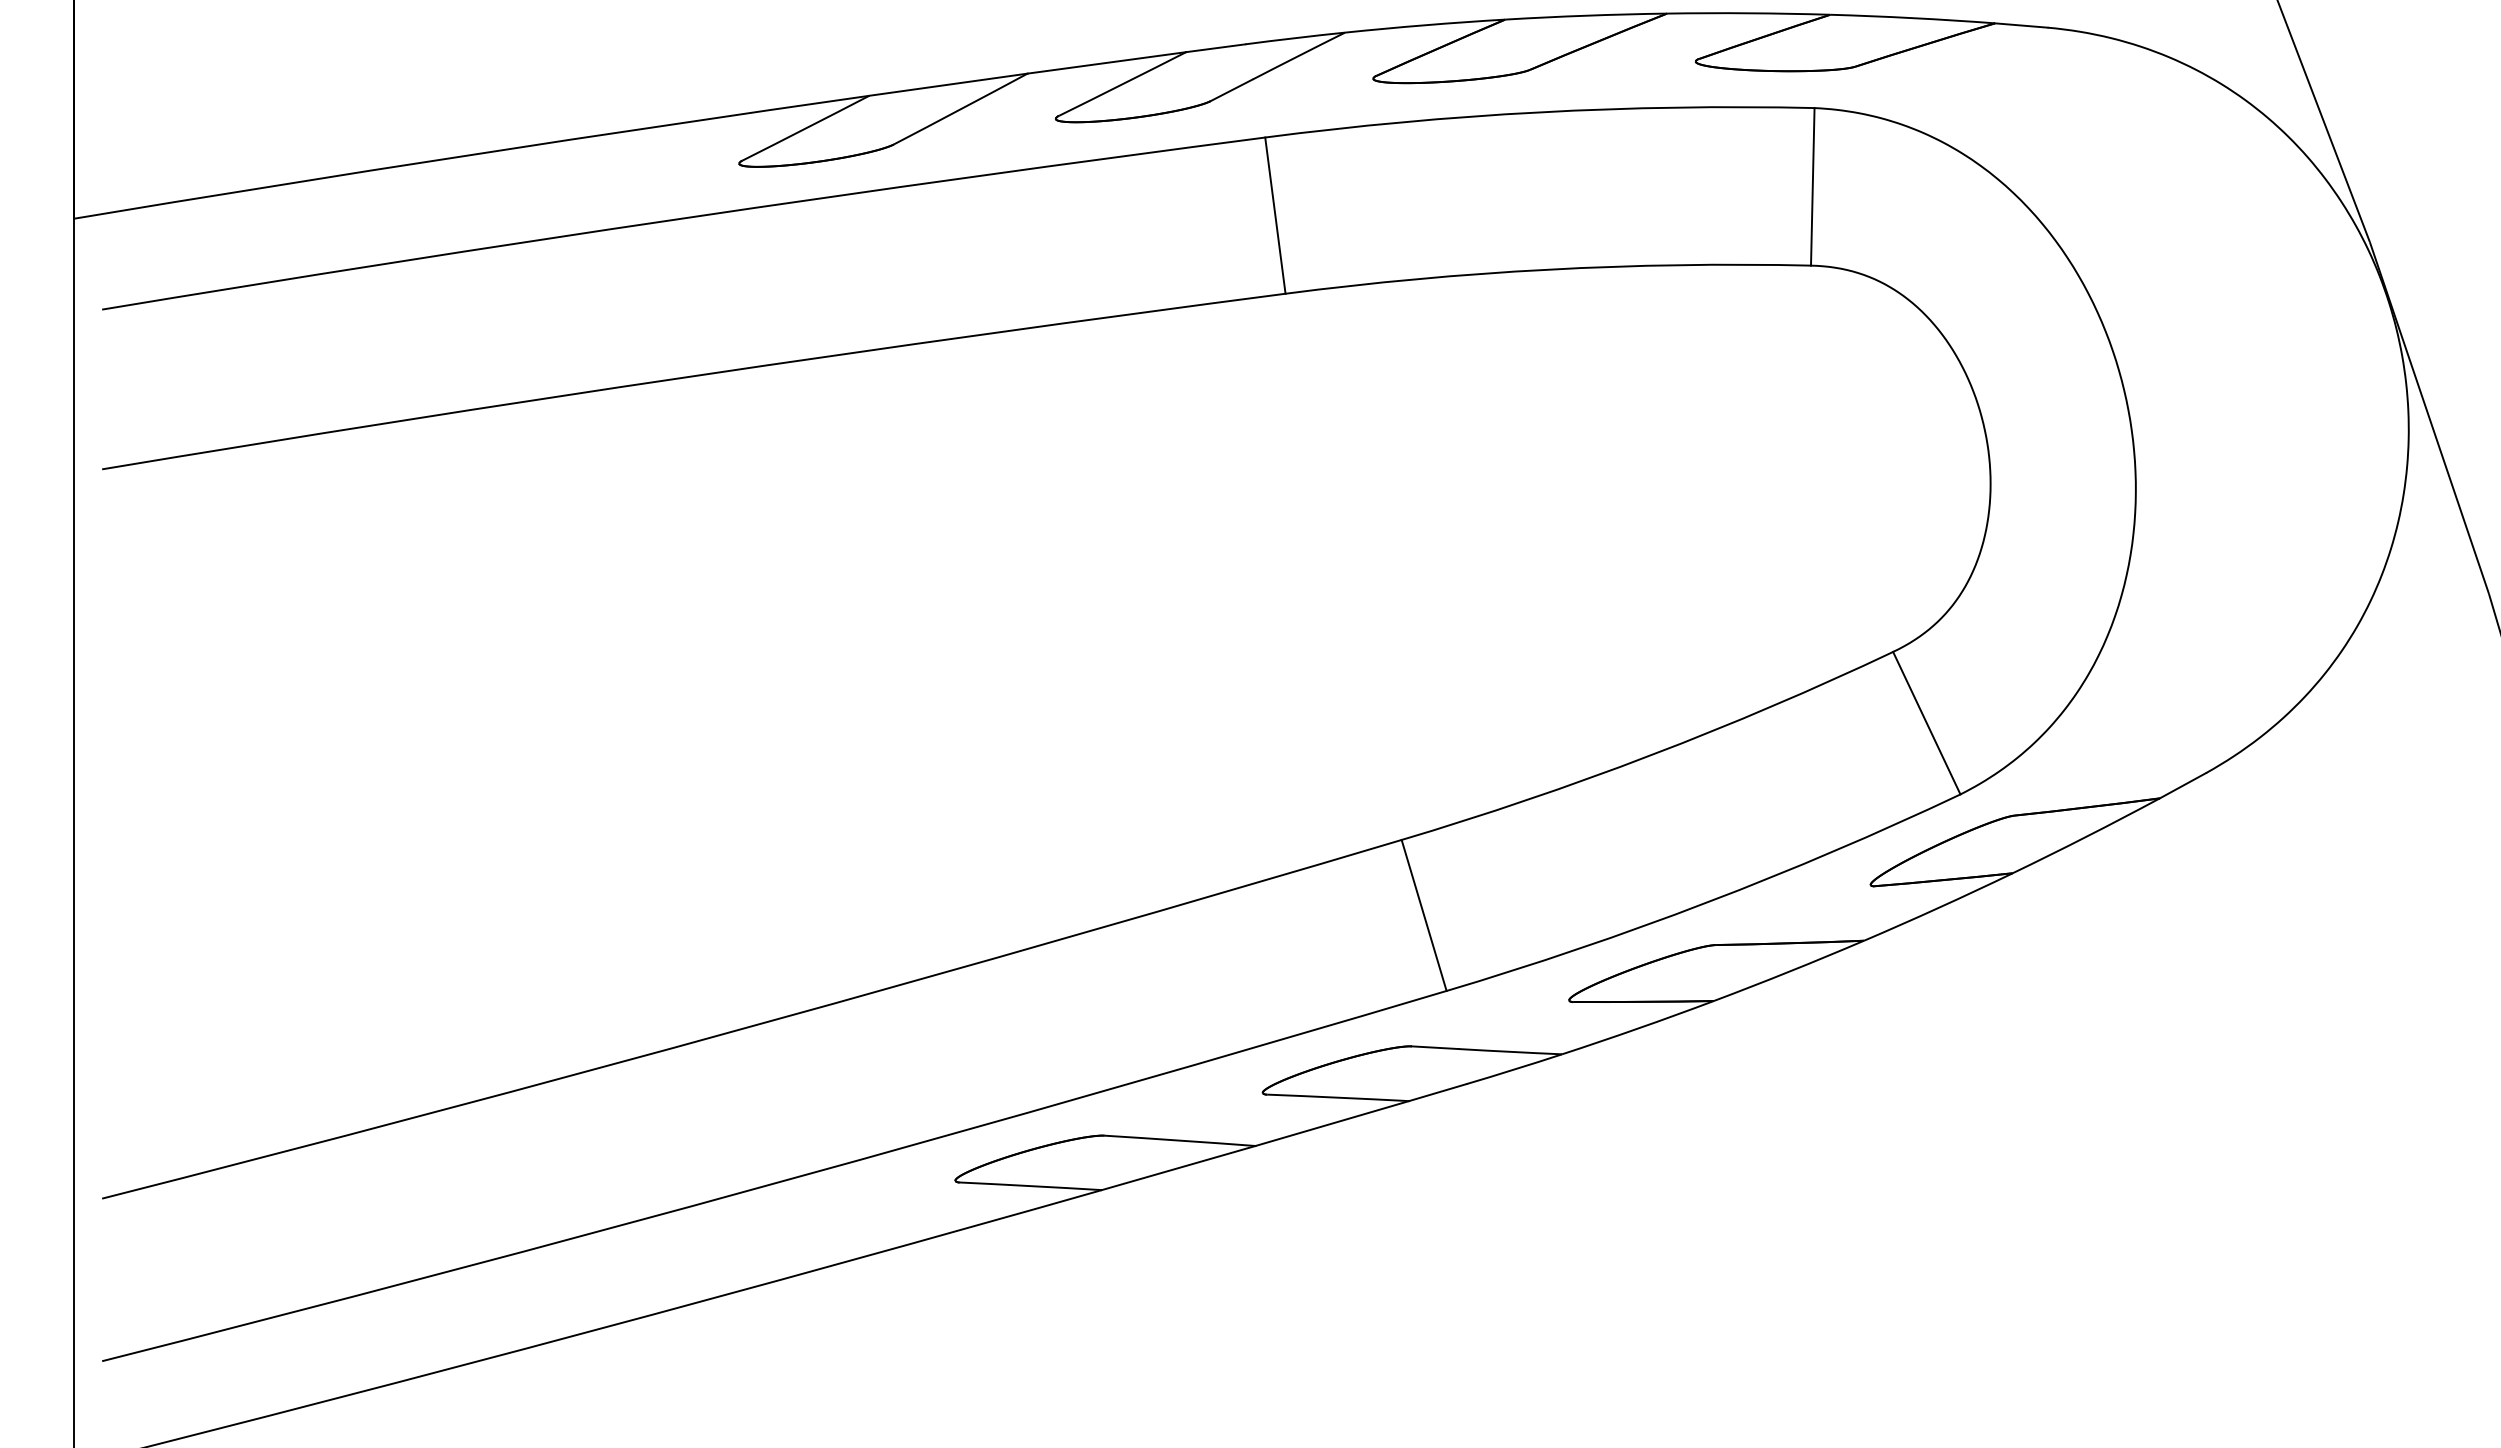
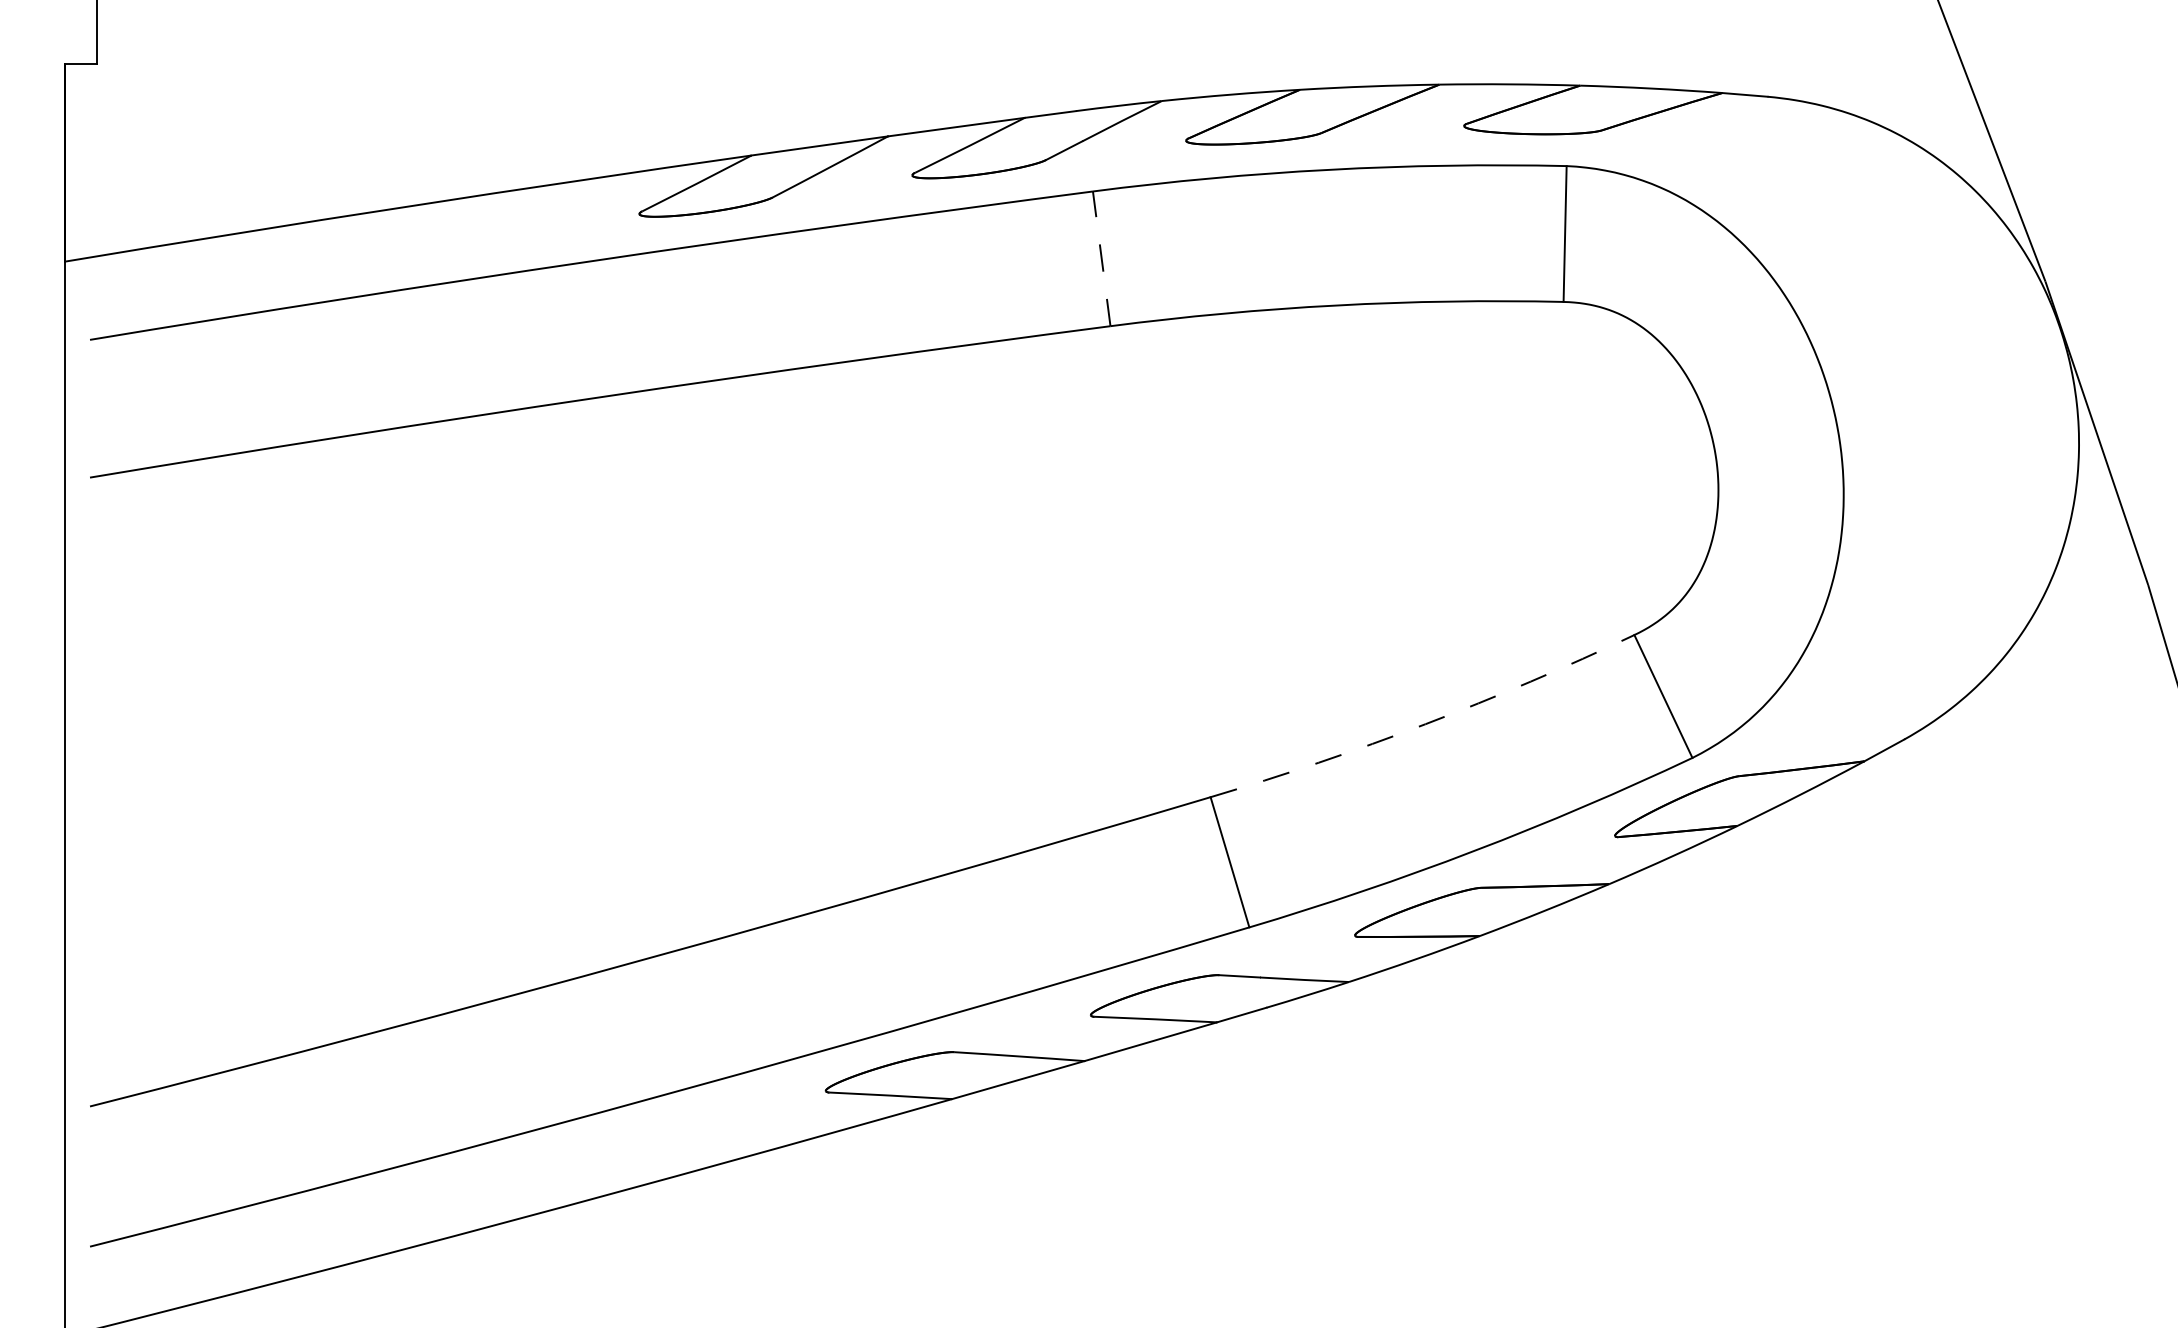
line: (1275, 215) -> (1101, 258), solid -> dashed
arc: (1650, 755) -> (1425, 724), solid -> dashed

